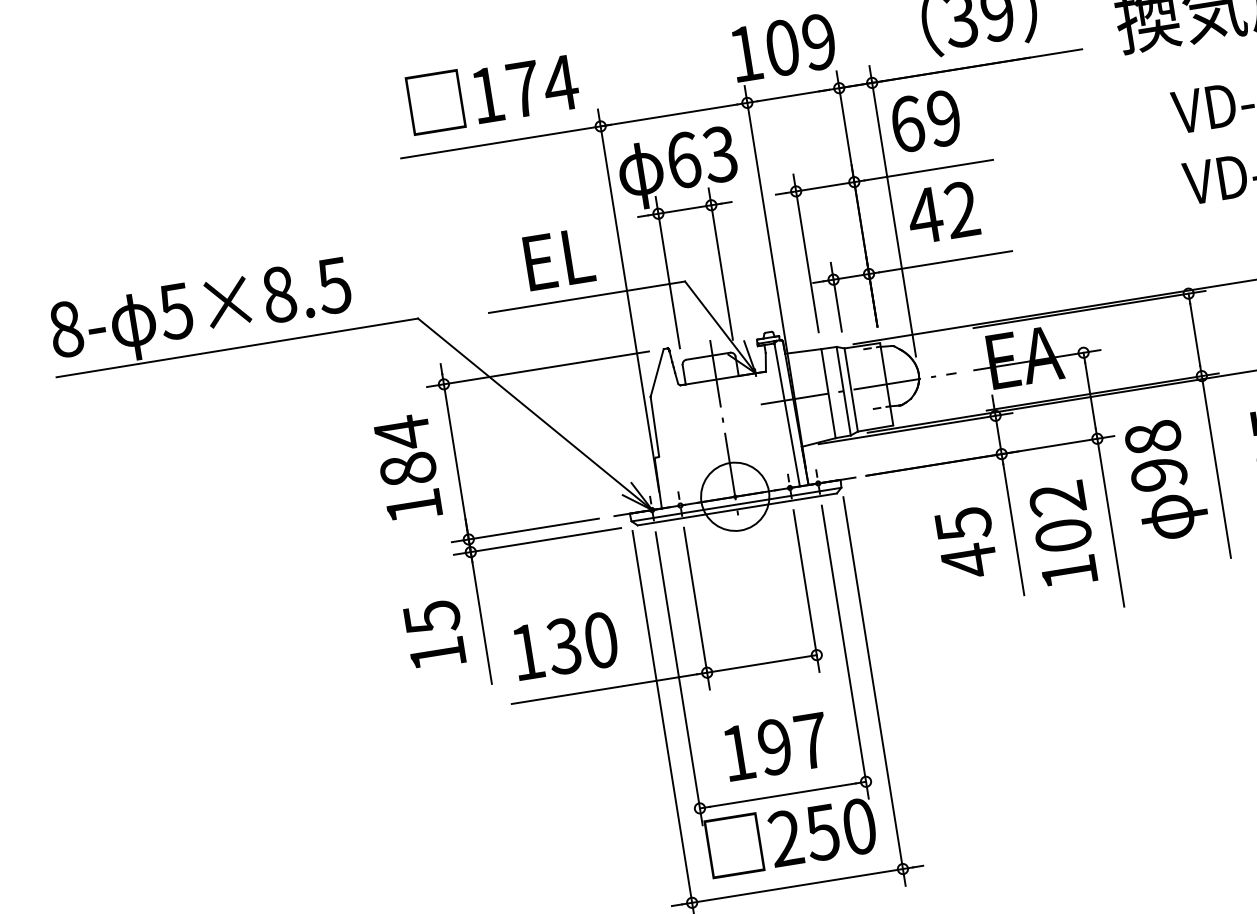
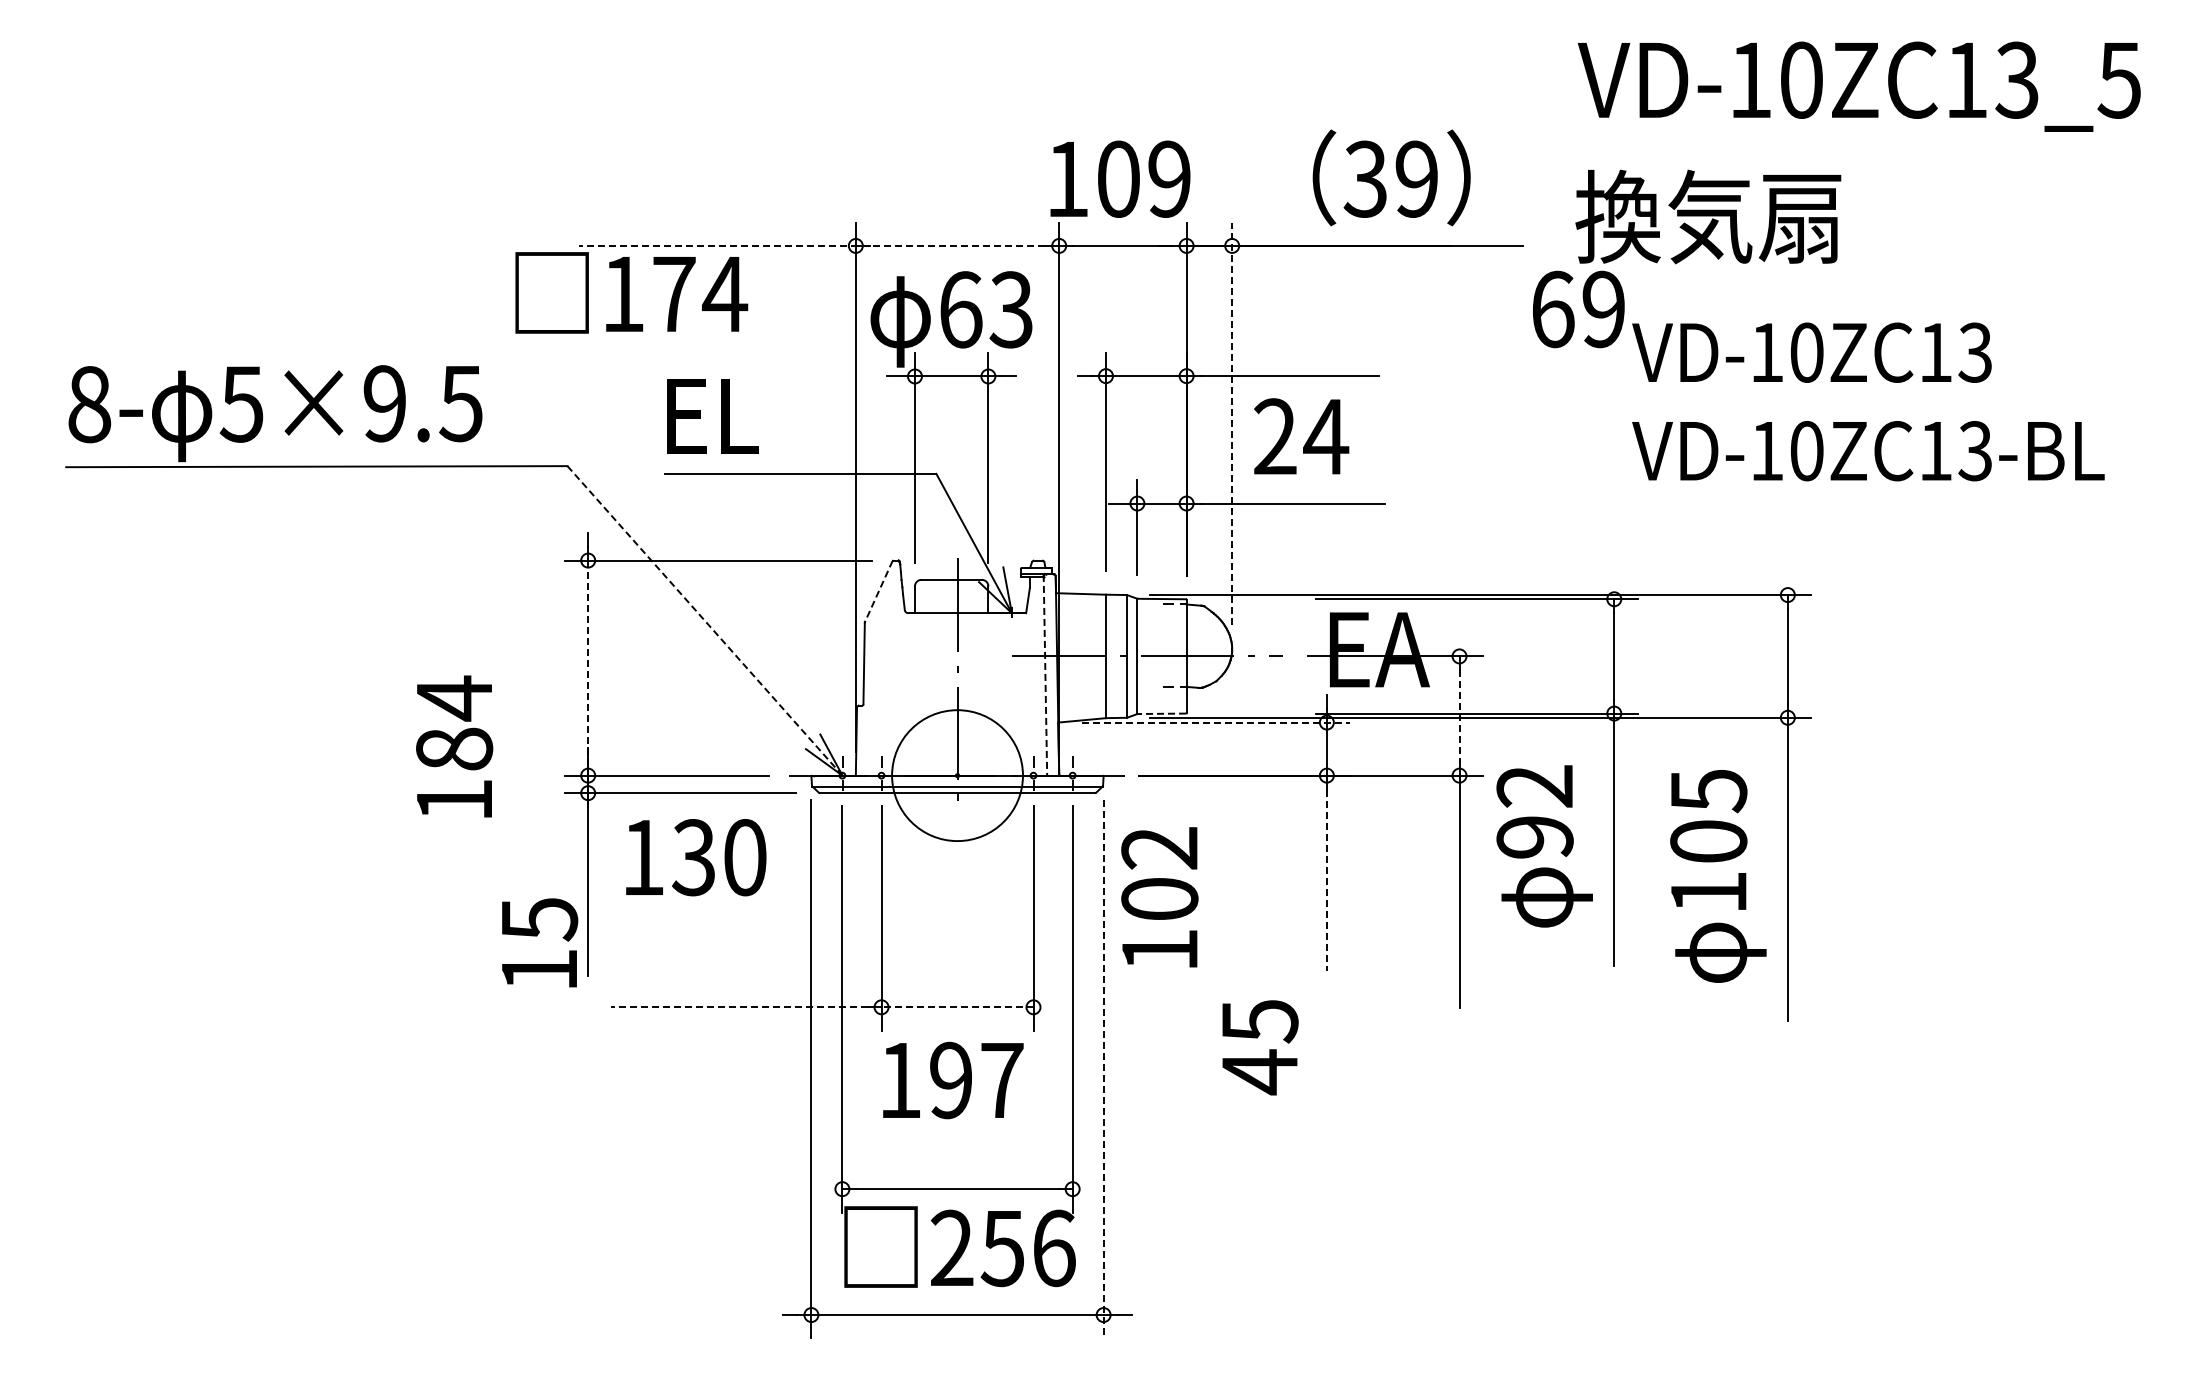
text: (492, 93) -> (631, 292), moved
text: (925, 121) -> (1578, 309), moved
line: (569, 131) -> (812, 245), solid -> dashed
line: (892, 210) -> (1232, 423), solid -> dashed
text: (943, 212) -> (1300, 436), 42 -> 24
text: (558, 259) -> (712, 416), moved
text: (278, 294) -> (384, 403), 5×8.5 -> 5×9.5
line: (656, 373) -> (878, 591), solid -> dashed
line: (1090, 396) -> (1459, 716), solid -> dashed
line: (534, 414) -> (704, 620), solid -> dashed
line: (787, 414) -> (1045, 675), solid -> dashed
line: (875, 428) -> (1161, 713), solid -> dashed
line: (915, 428) -> (1216, 722), solid -> dashed
text: (1152, 437) -> (1534, 786), 98 -> 92
line: (456, 462) -> (588, 668), solid -> dashed
text: (407, 467) -> (454, 746), moved
circle: (735, 496) -> (957, 775), size x1.4
line: (1013, 529) -> (1326, 880), solid -> dashed
text: (1063, 534) -> (1159, 897), moved
text: (966, 543) -> (1260, 1047), moved
text: (435, 634) -> (540, 942), moved
text: (565, 645) -> (696, 857), moved
line: (761, 664) -> (957, 1007), solid -> dashed
line: (604, 689) -> (738, 1007), solid -> dashed
line: (874, 691) -> (1103, 1069), solid -> dashed
text: (776, 746) -> (953, 1080), moved
text: (859, 826) -> (1054, 1248), 250 -> 256

